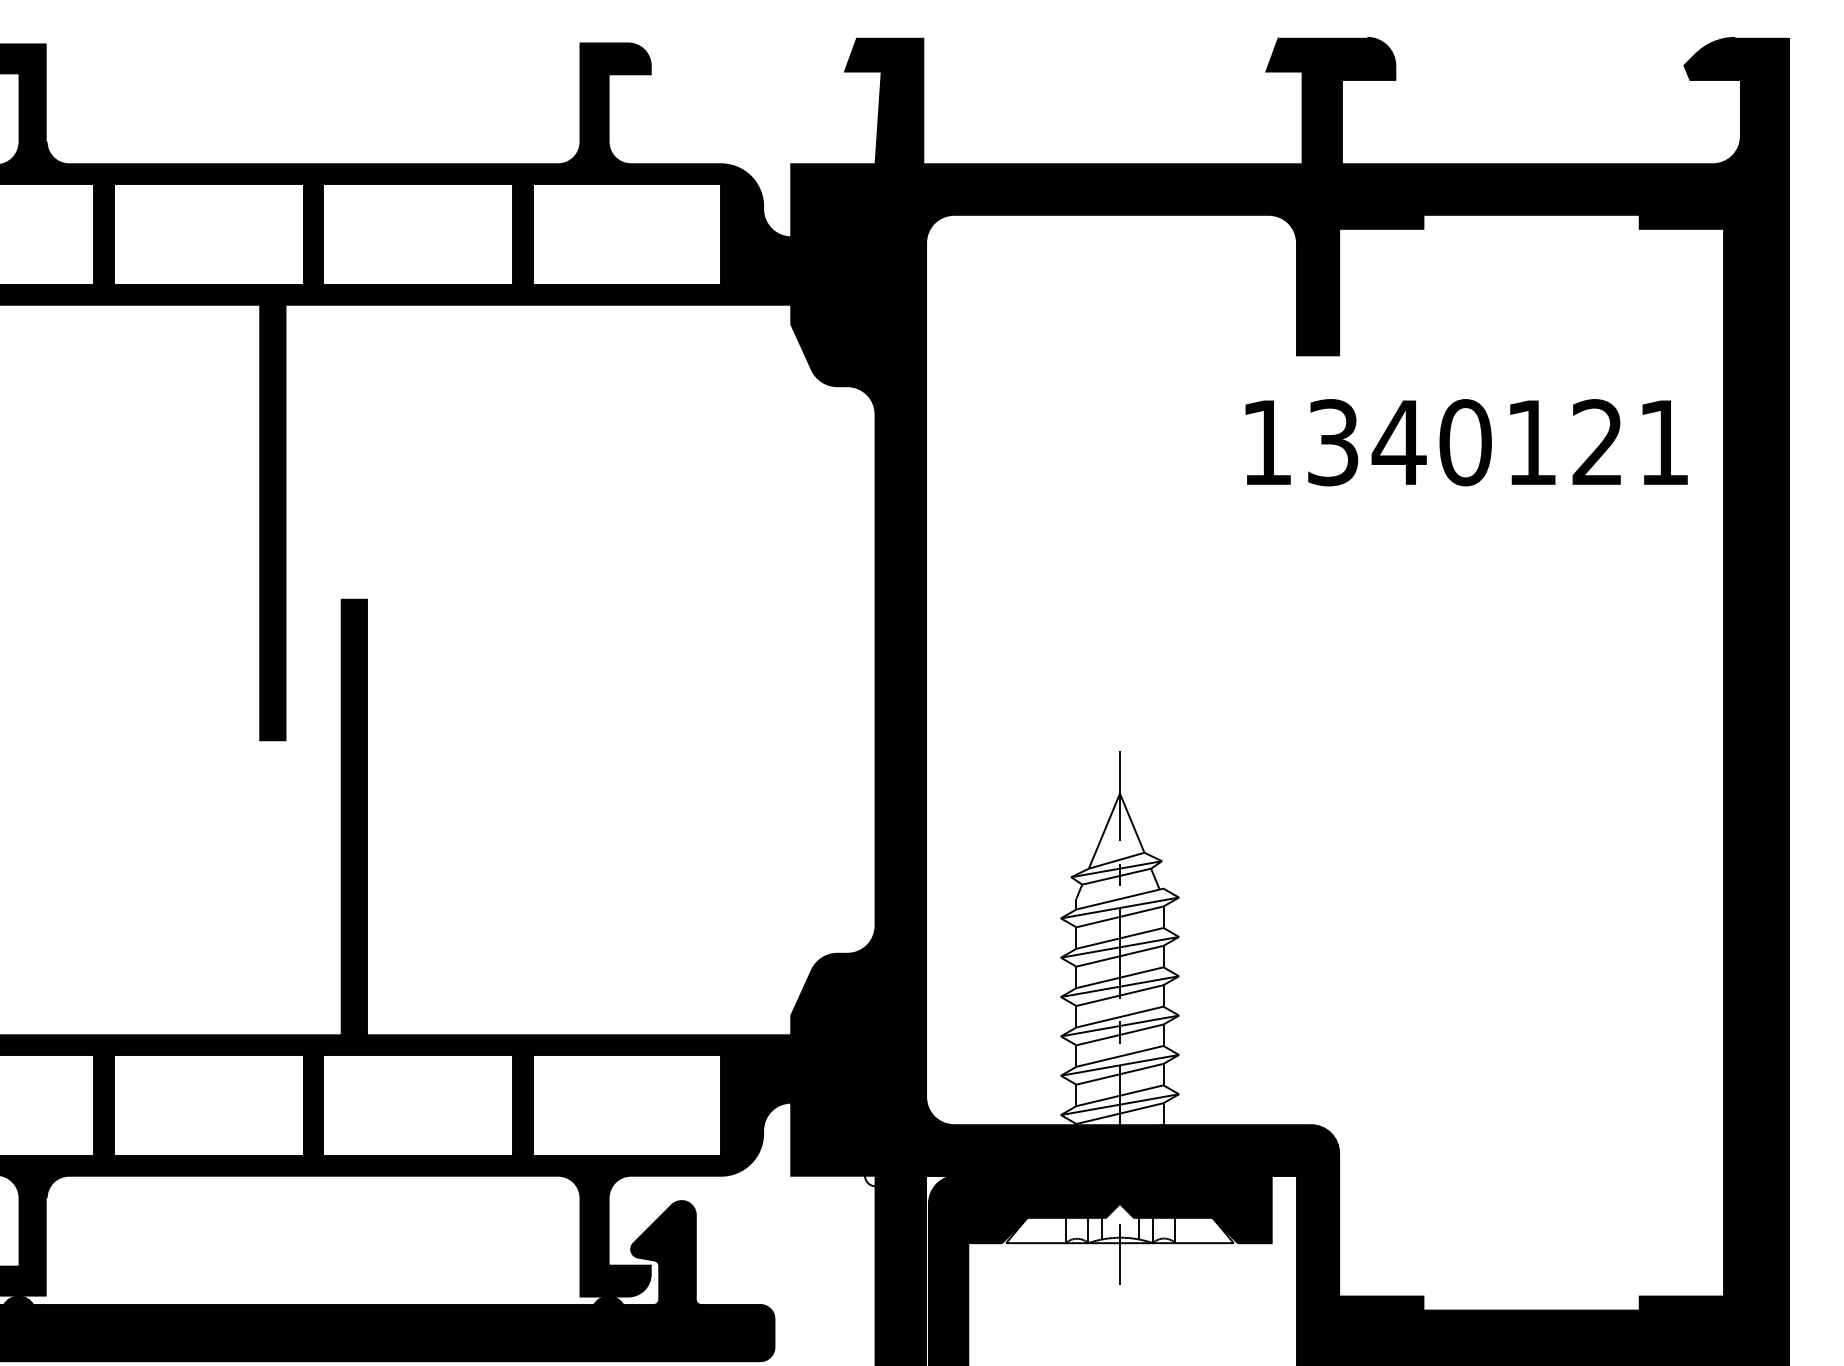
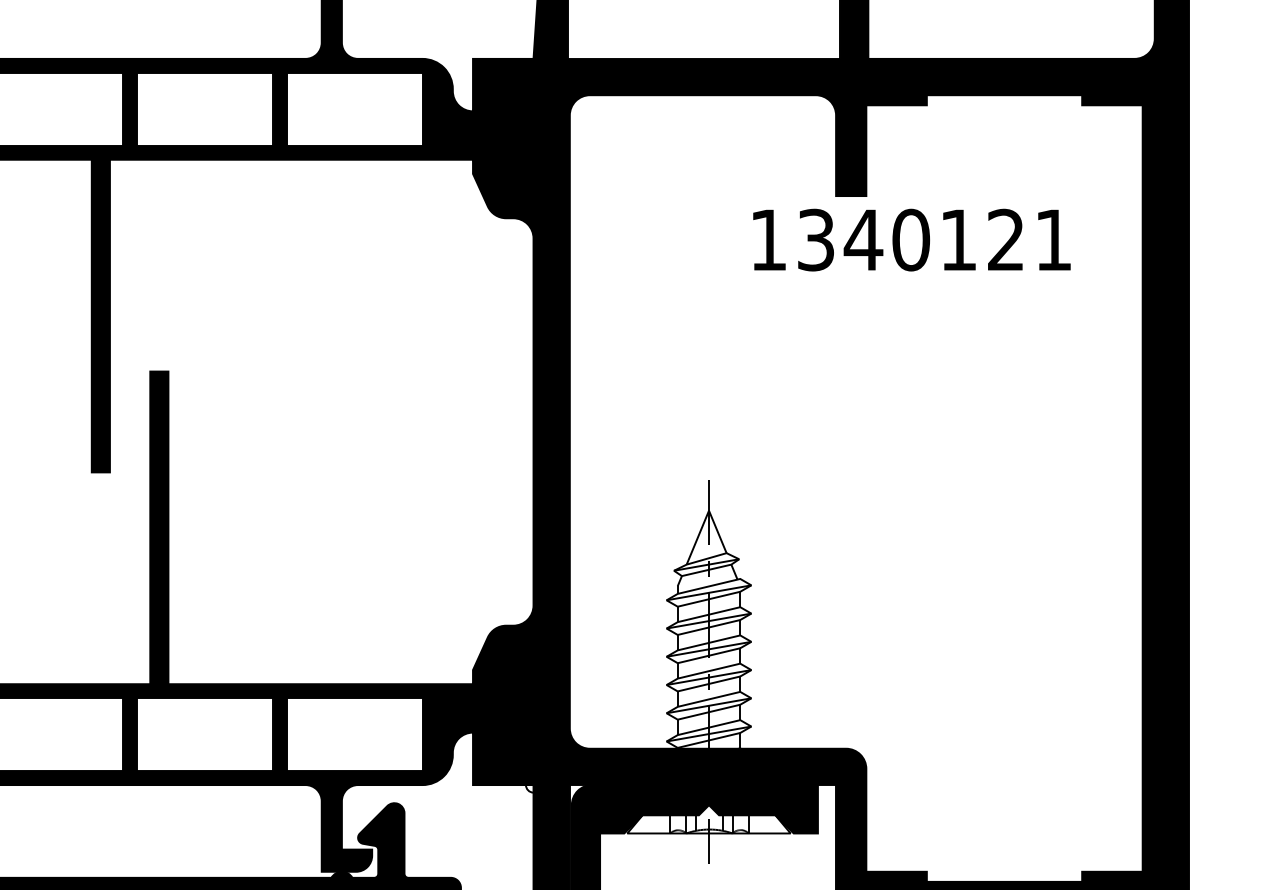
text: (1466, 442) -> (911, 239), moved

